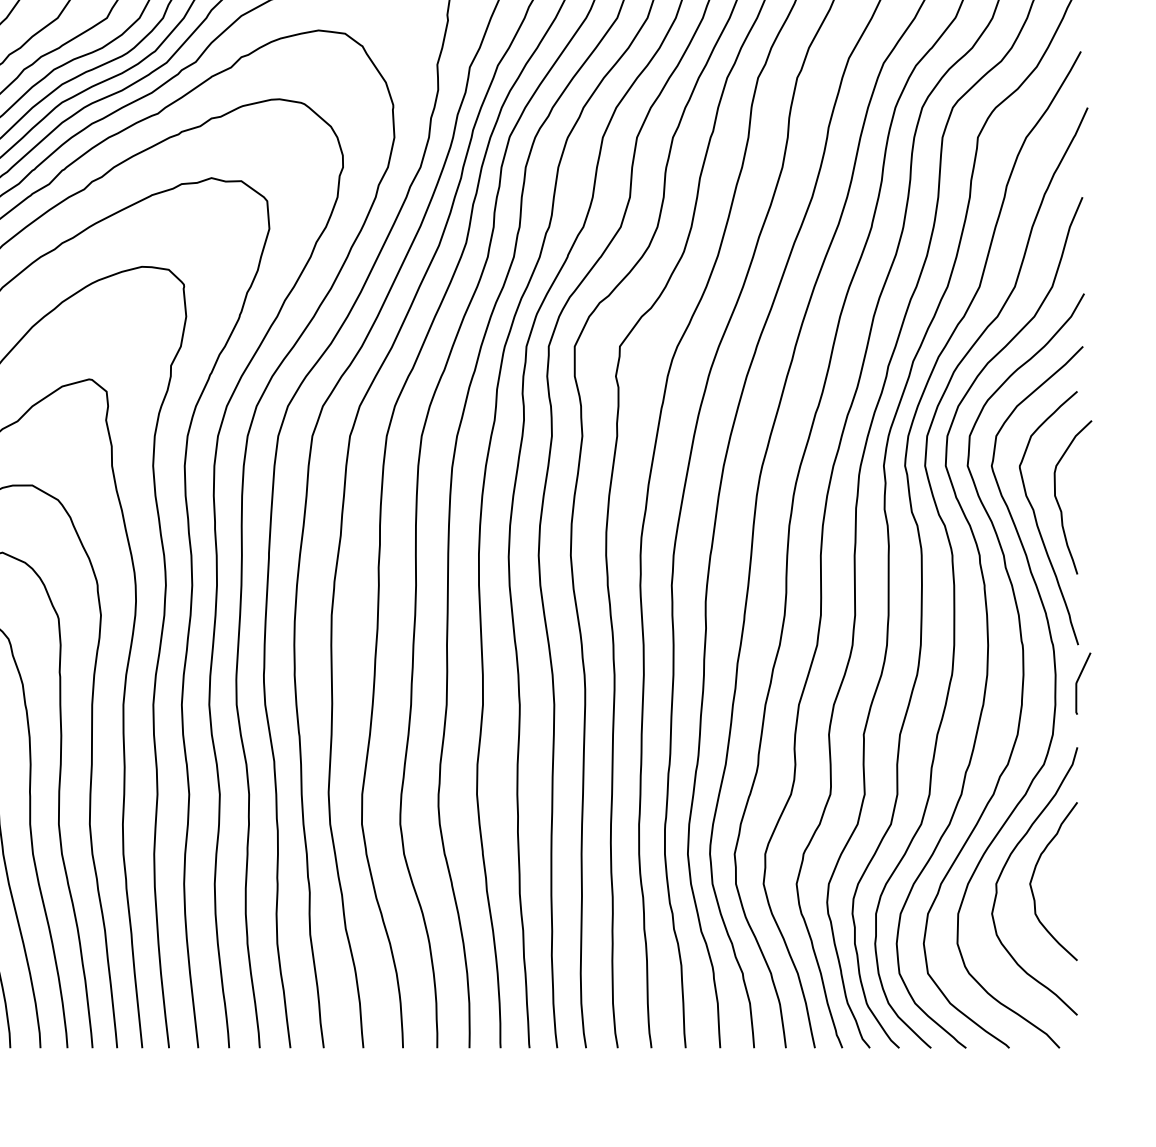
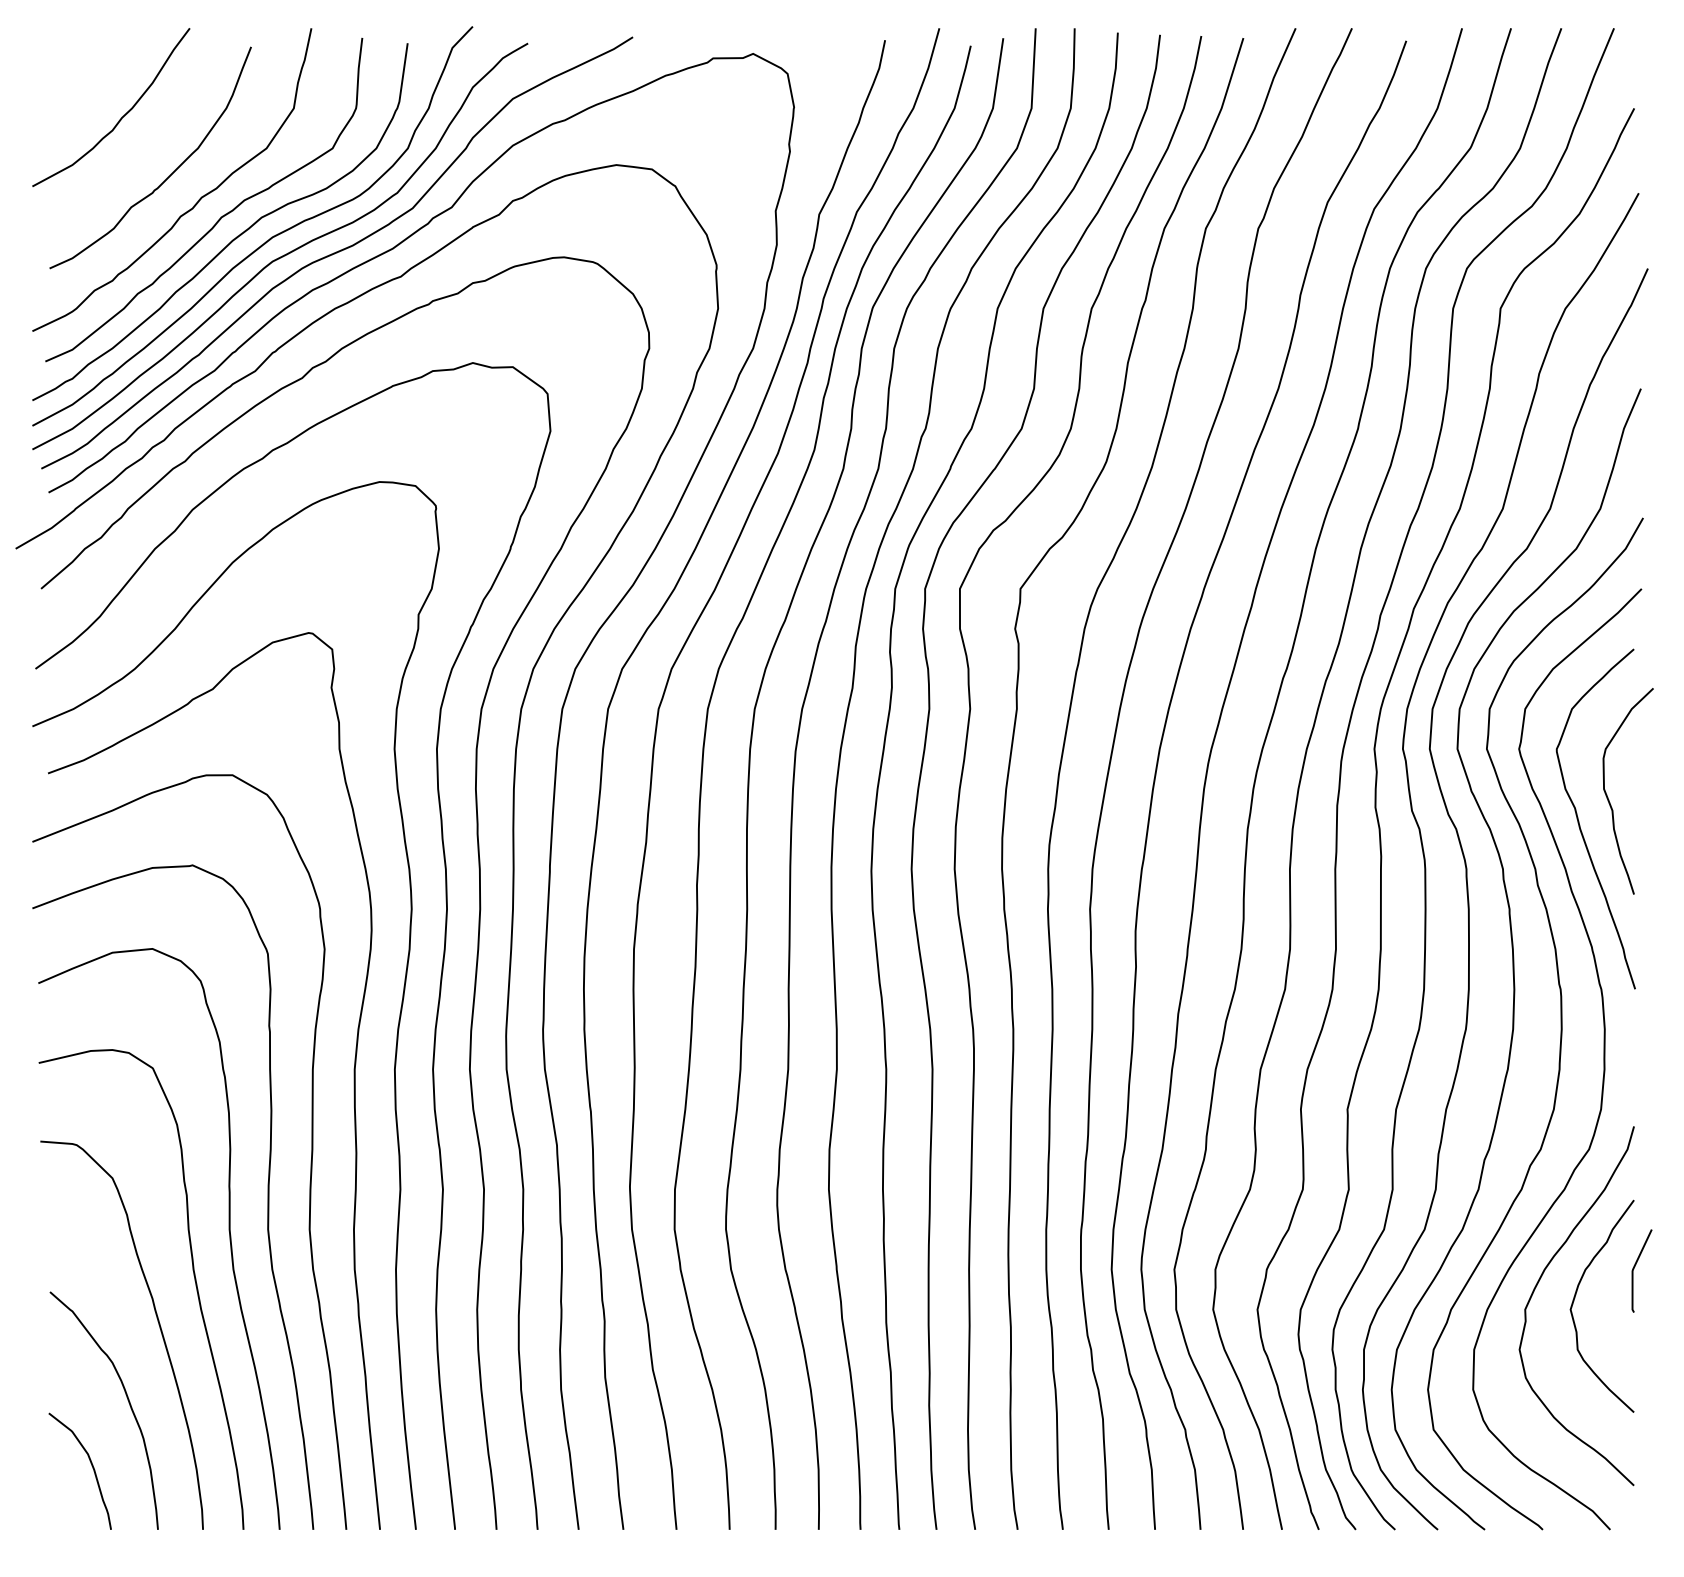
line: (1077, 682) -> (1634, 1269), moved

